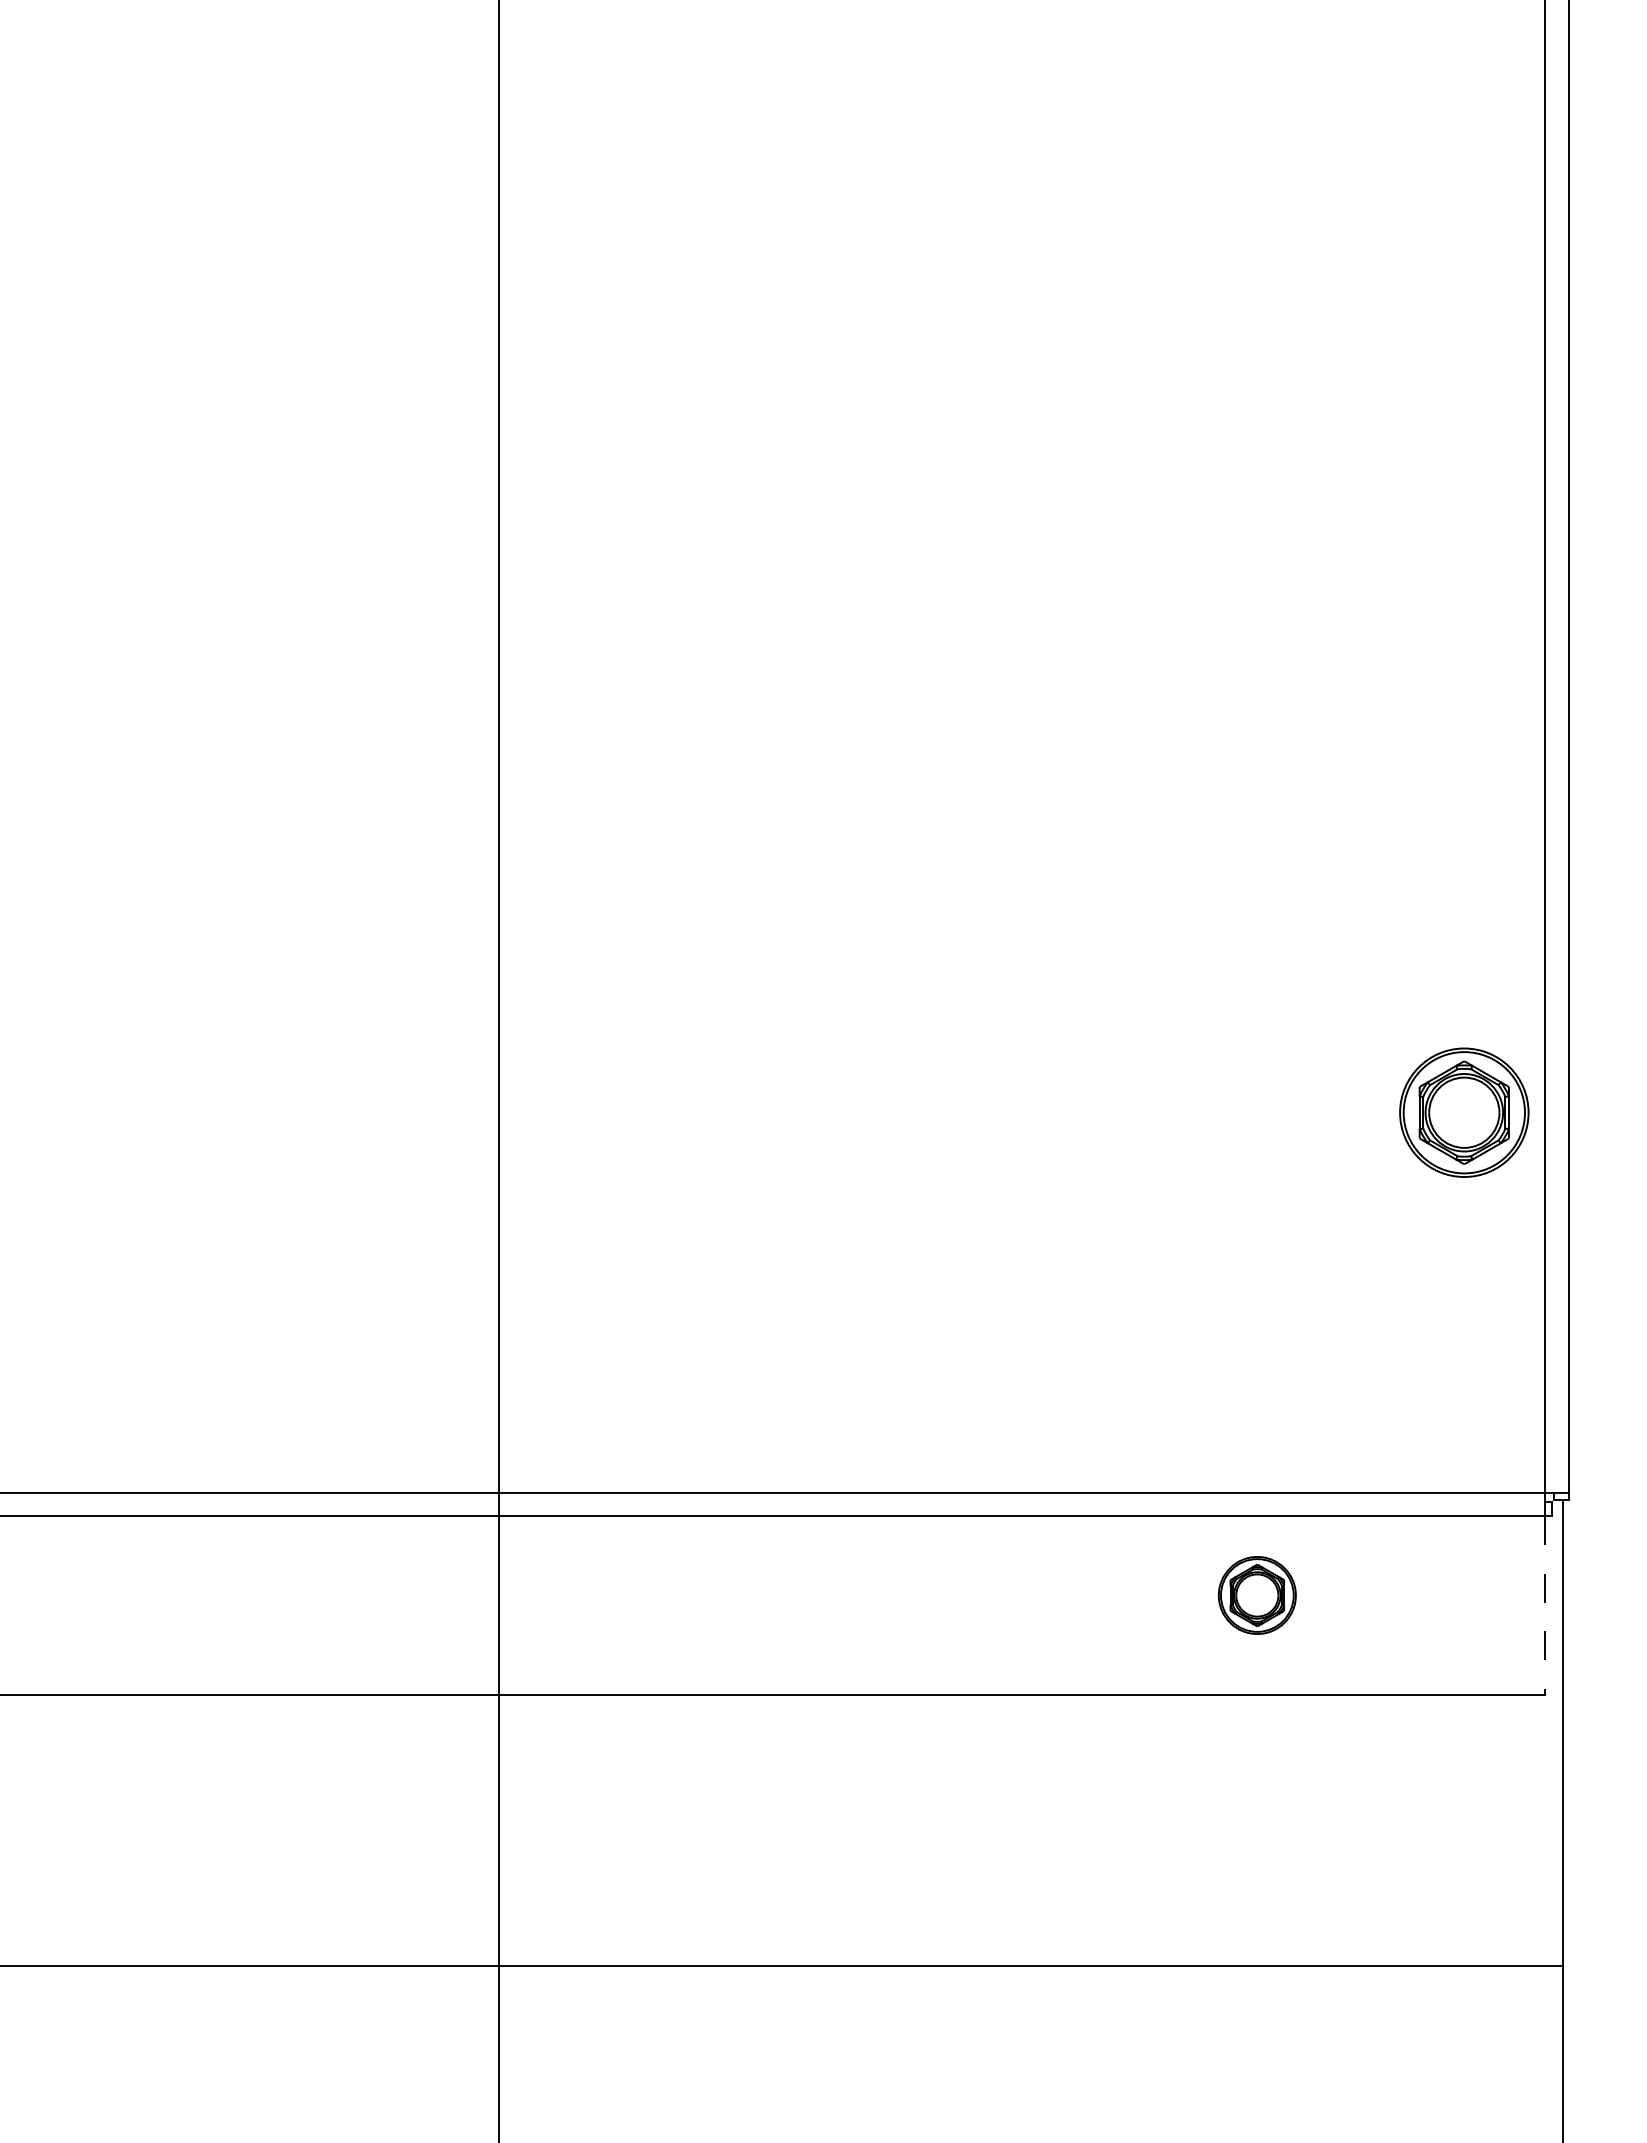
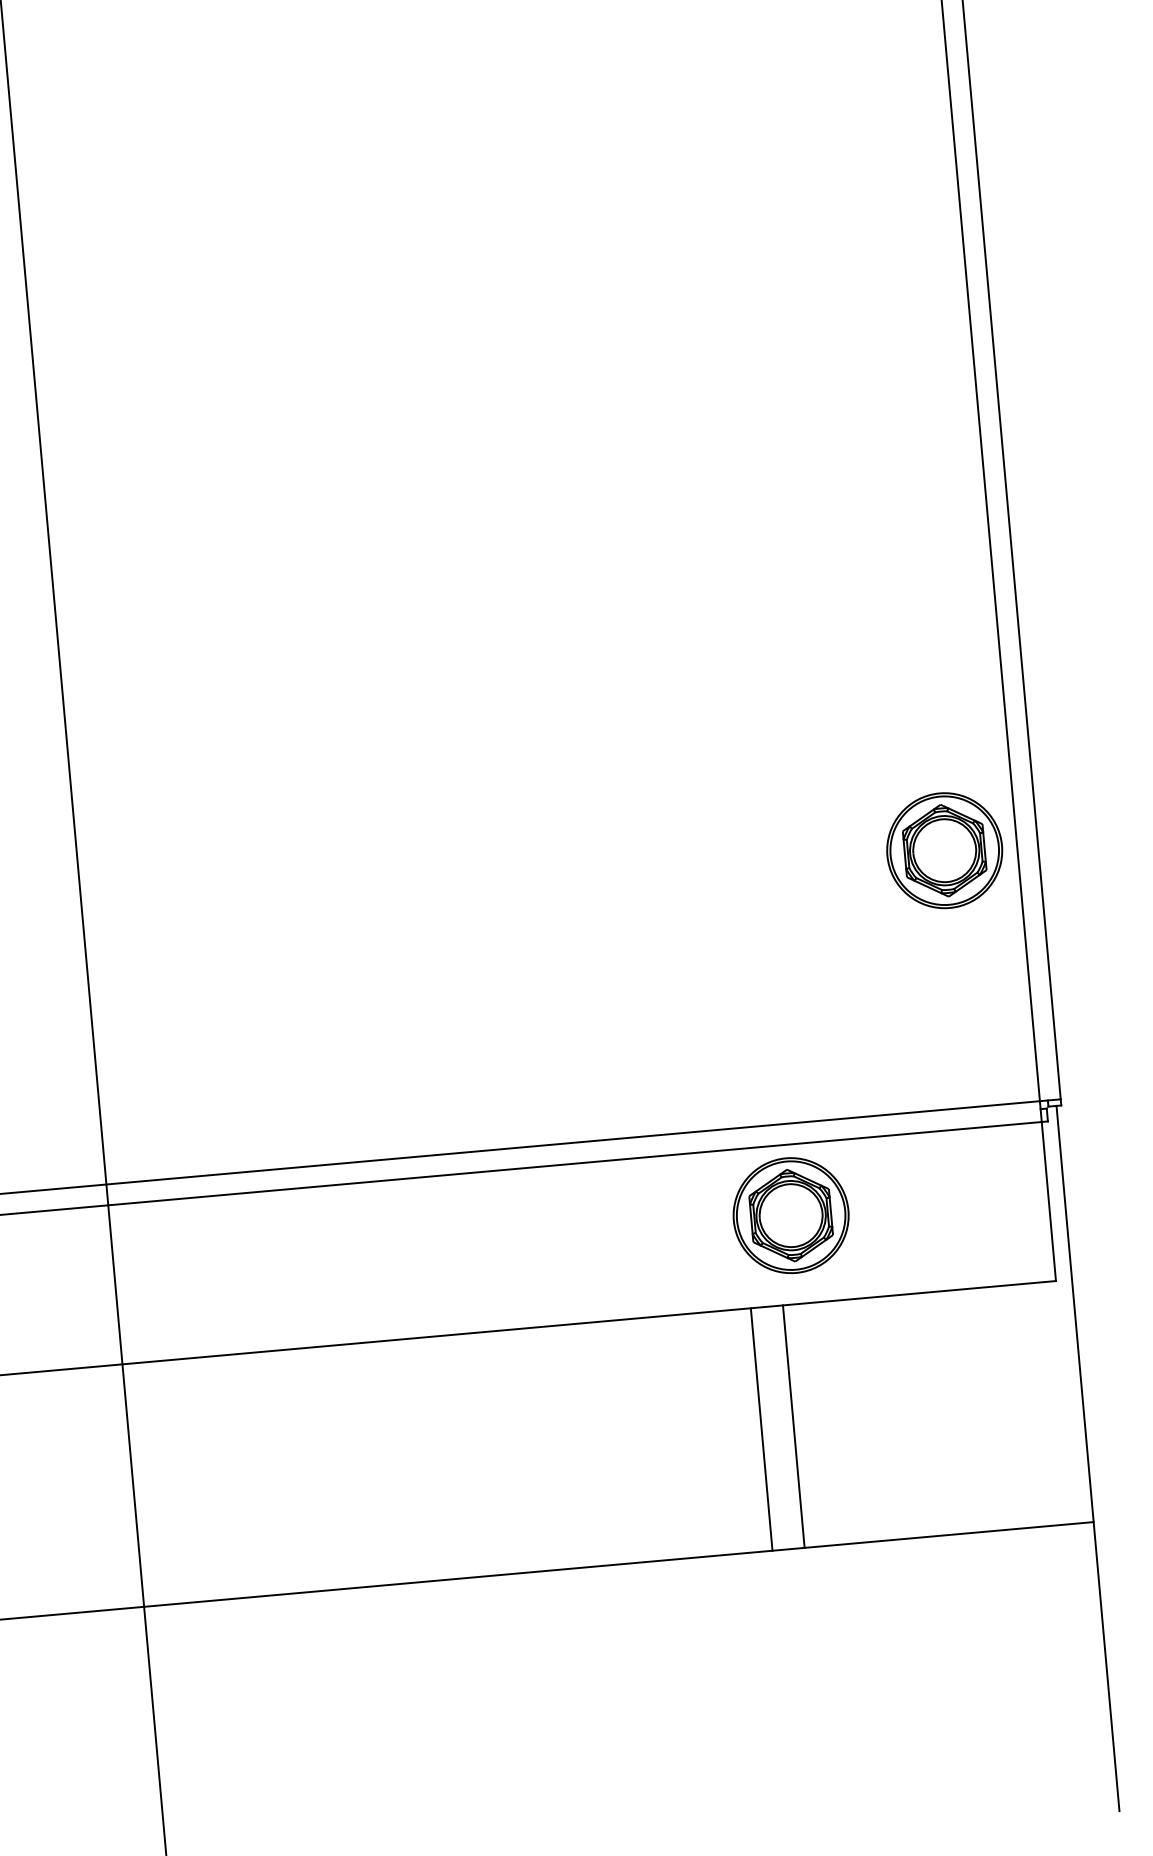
part: (1464, 1112) -> (944, 850), moved
part: (1257, 1595) -> (791, 1215), size x1.67
line: (1545, 1605) -> (1048, 1201), dashed -> solid
line: (1203, 1830) -> (761, 1429), added
line: (1239, 1830) -> (794, 1426), added

